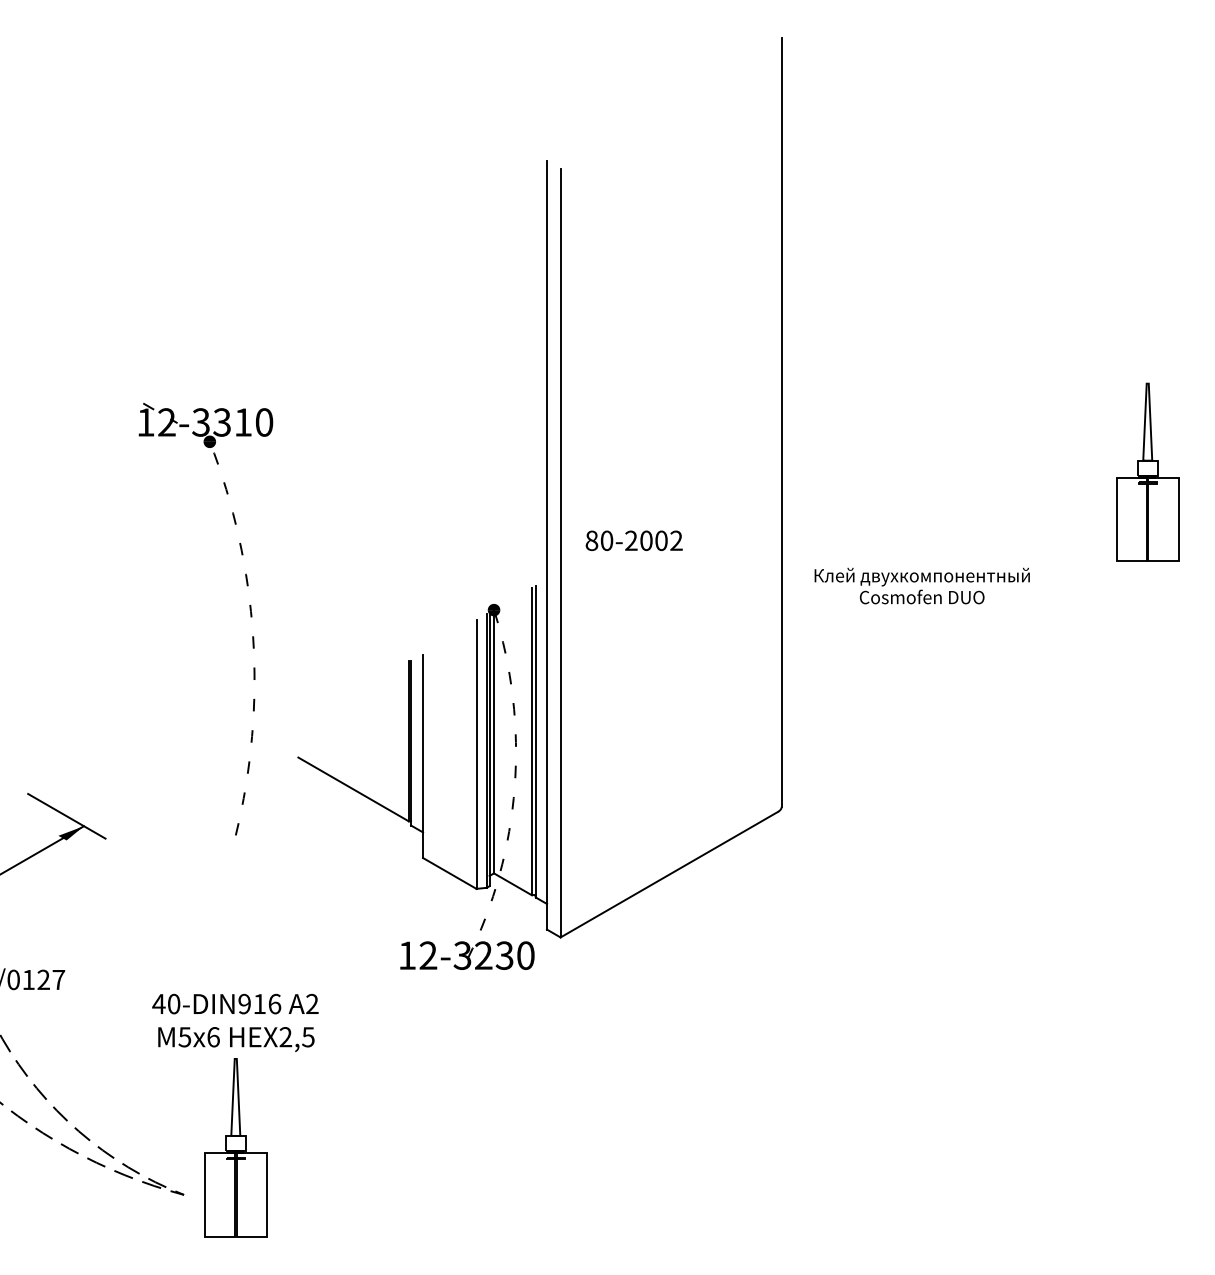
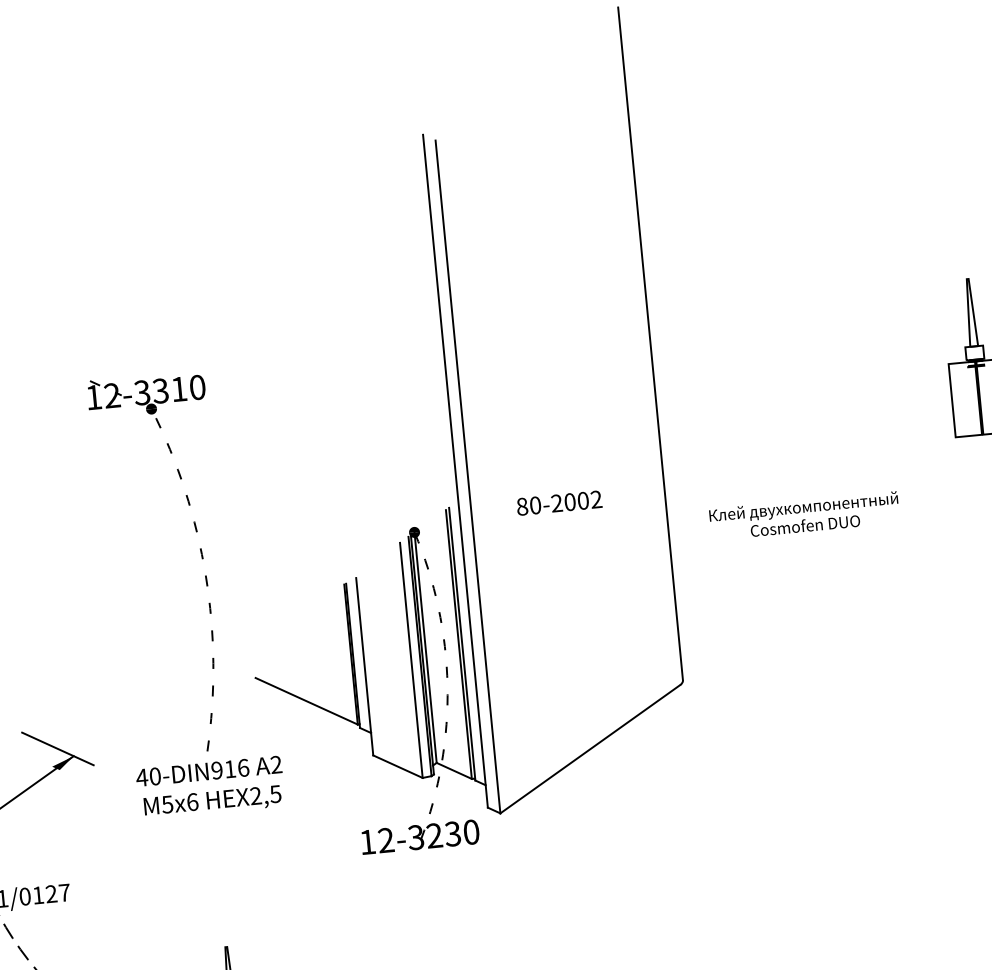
text: (633, 540) -> (558, 502), moved
text: (921, 585) -> (803, 515), moved
text: (235, 1022) -> (210, 787), moved

